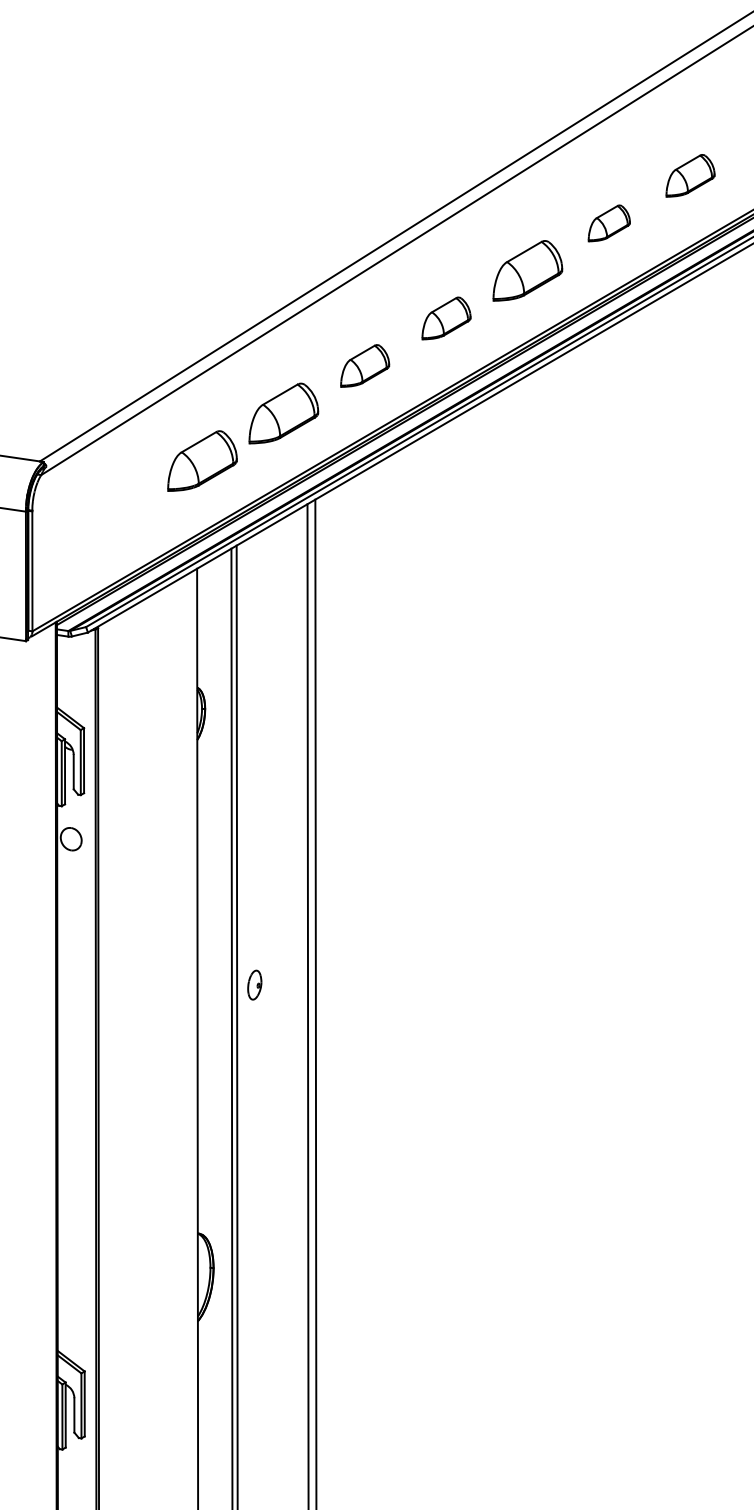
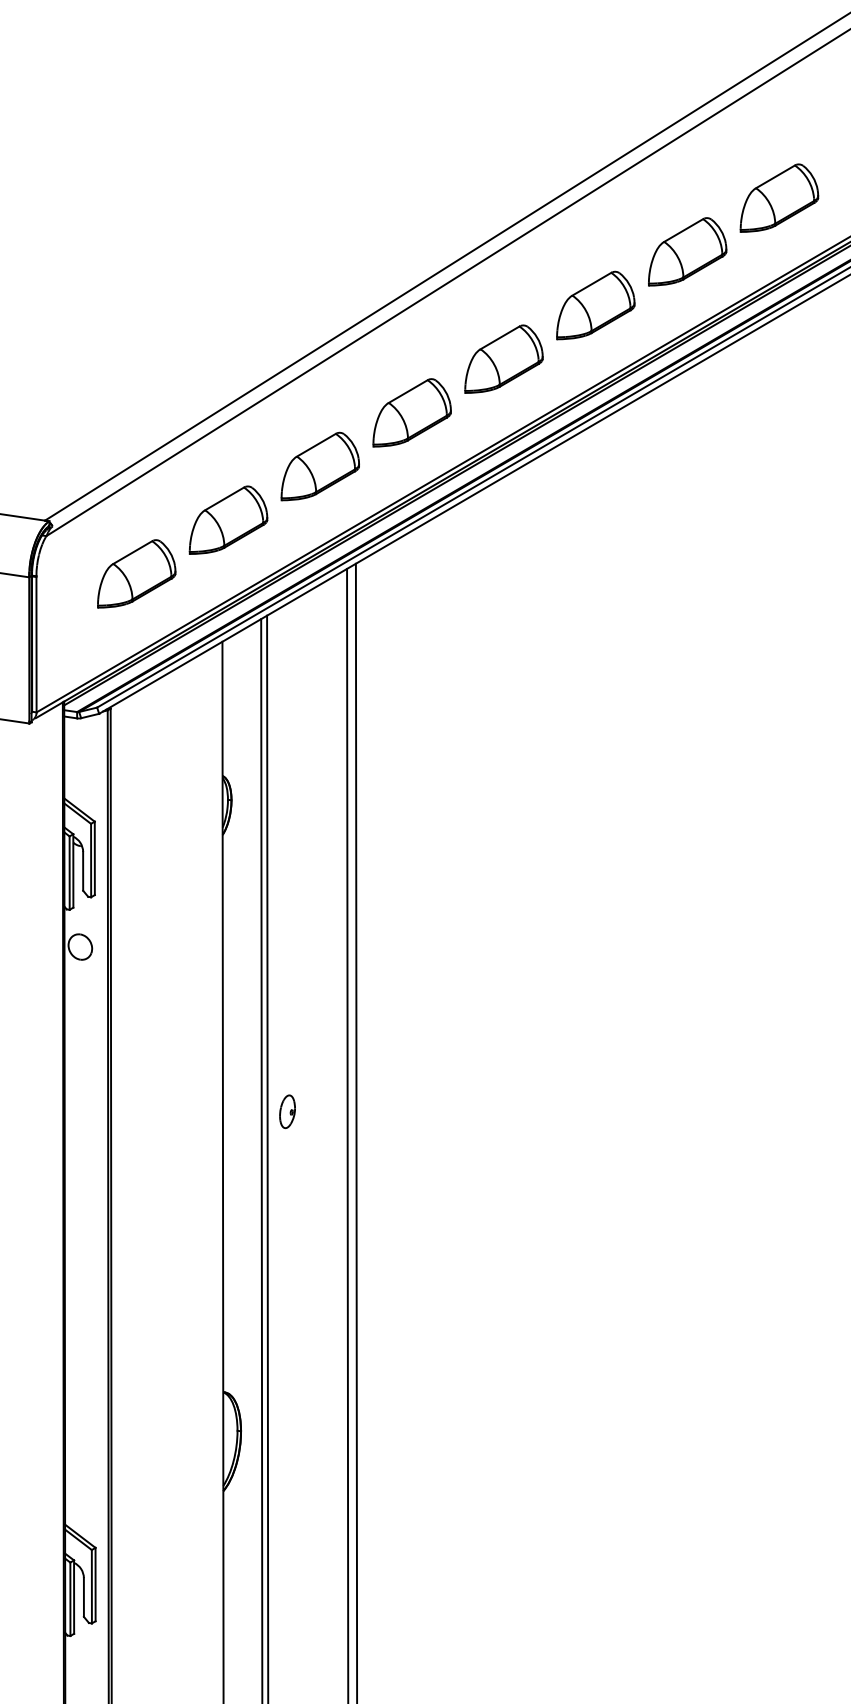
part: (690, 175) -> (779, 197), size x1.43
part: (609, 223) -> (687, 252), size x1.67
part: (446, 318) -> (503, 359), size x1.43
part: (364, 365) -> (411, 412), size x1.43
part: (120, 508) -> (135, 573), added

